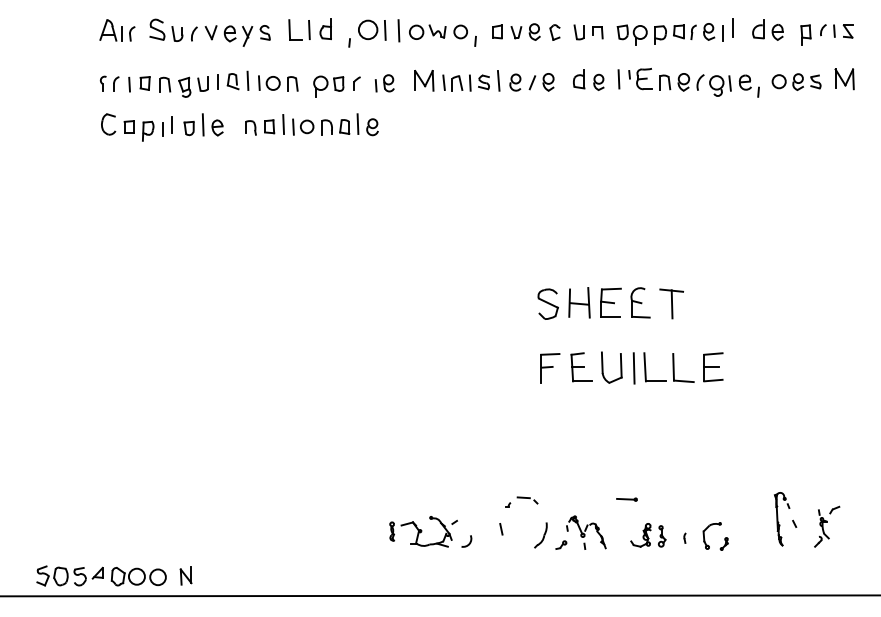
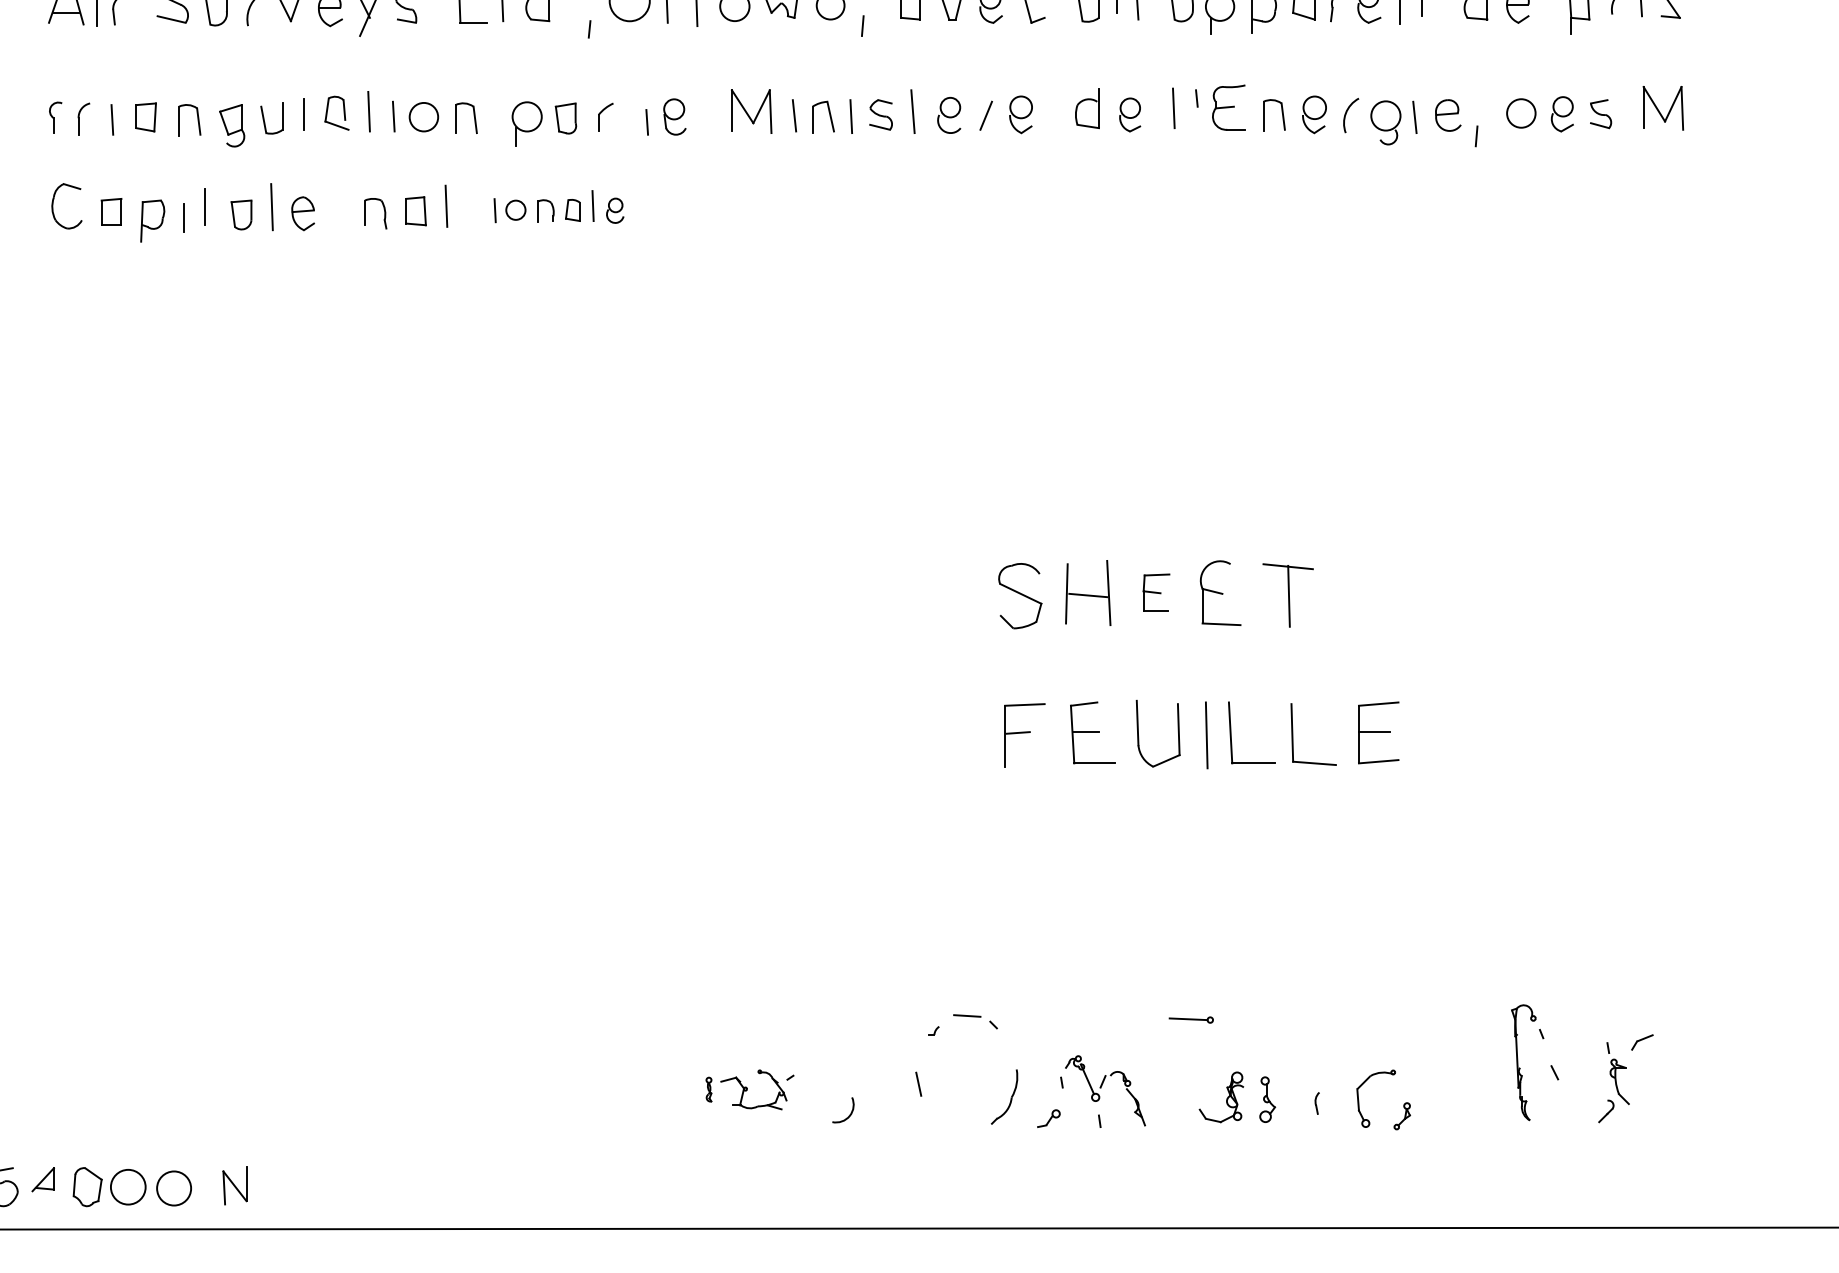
part: (335, 124) -> (558, 206), size x0.7
part: (610, 302) -> (1155, 592), size x0.6
part: (423, 531) -> (749, 1089), size x0.6

